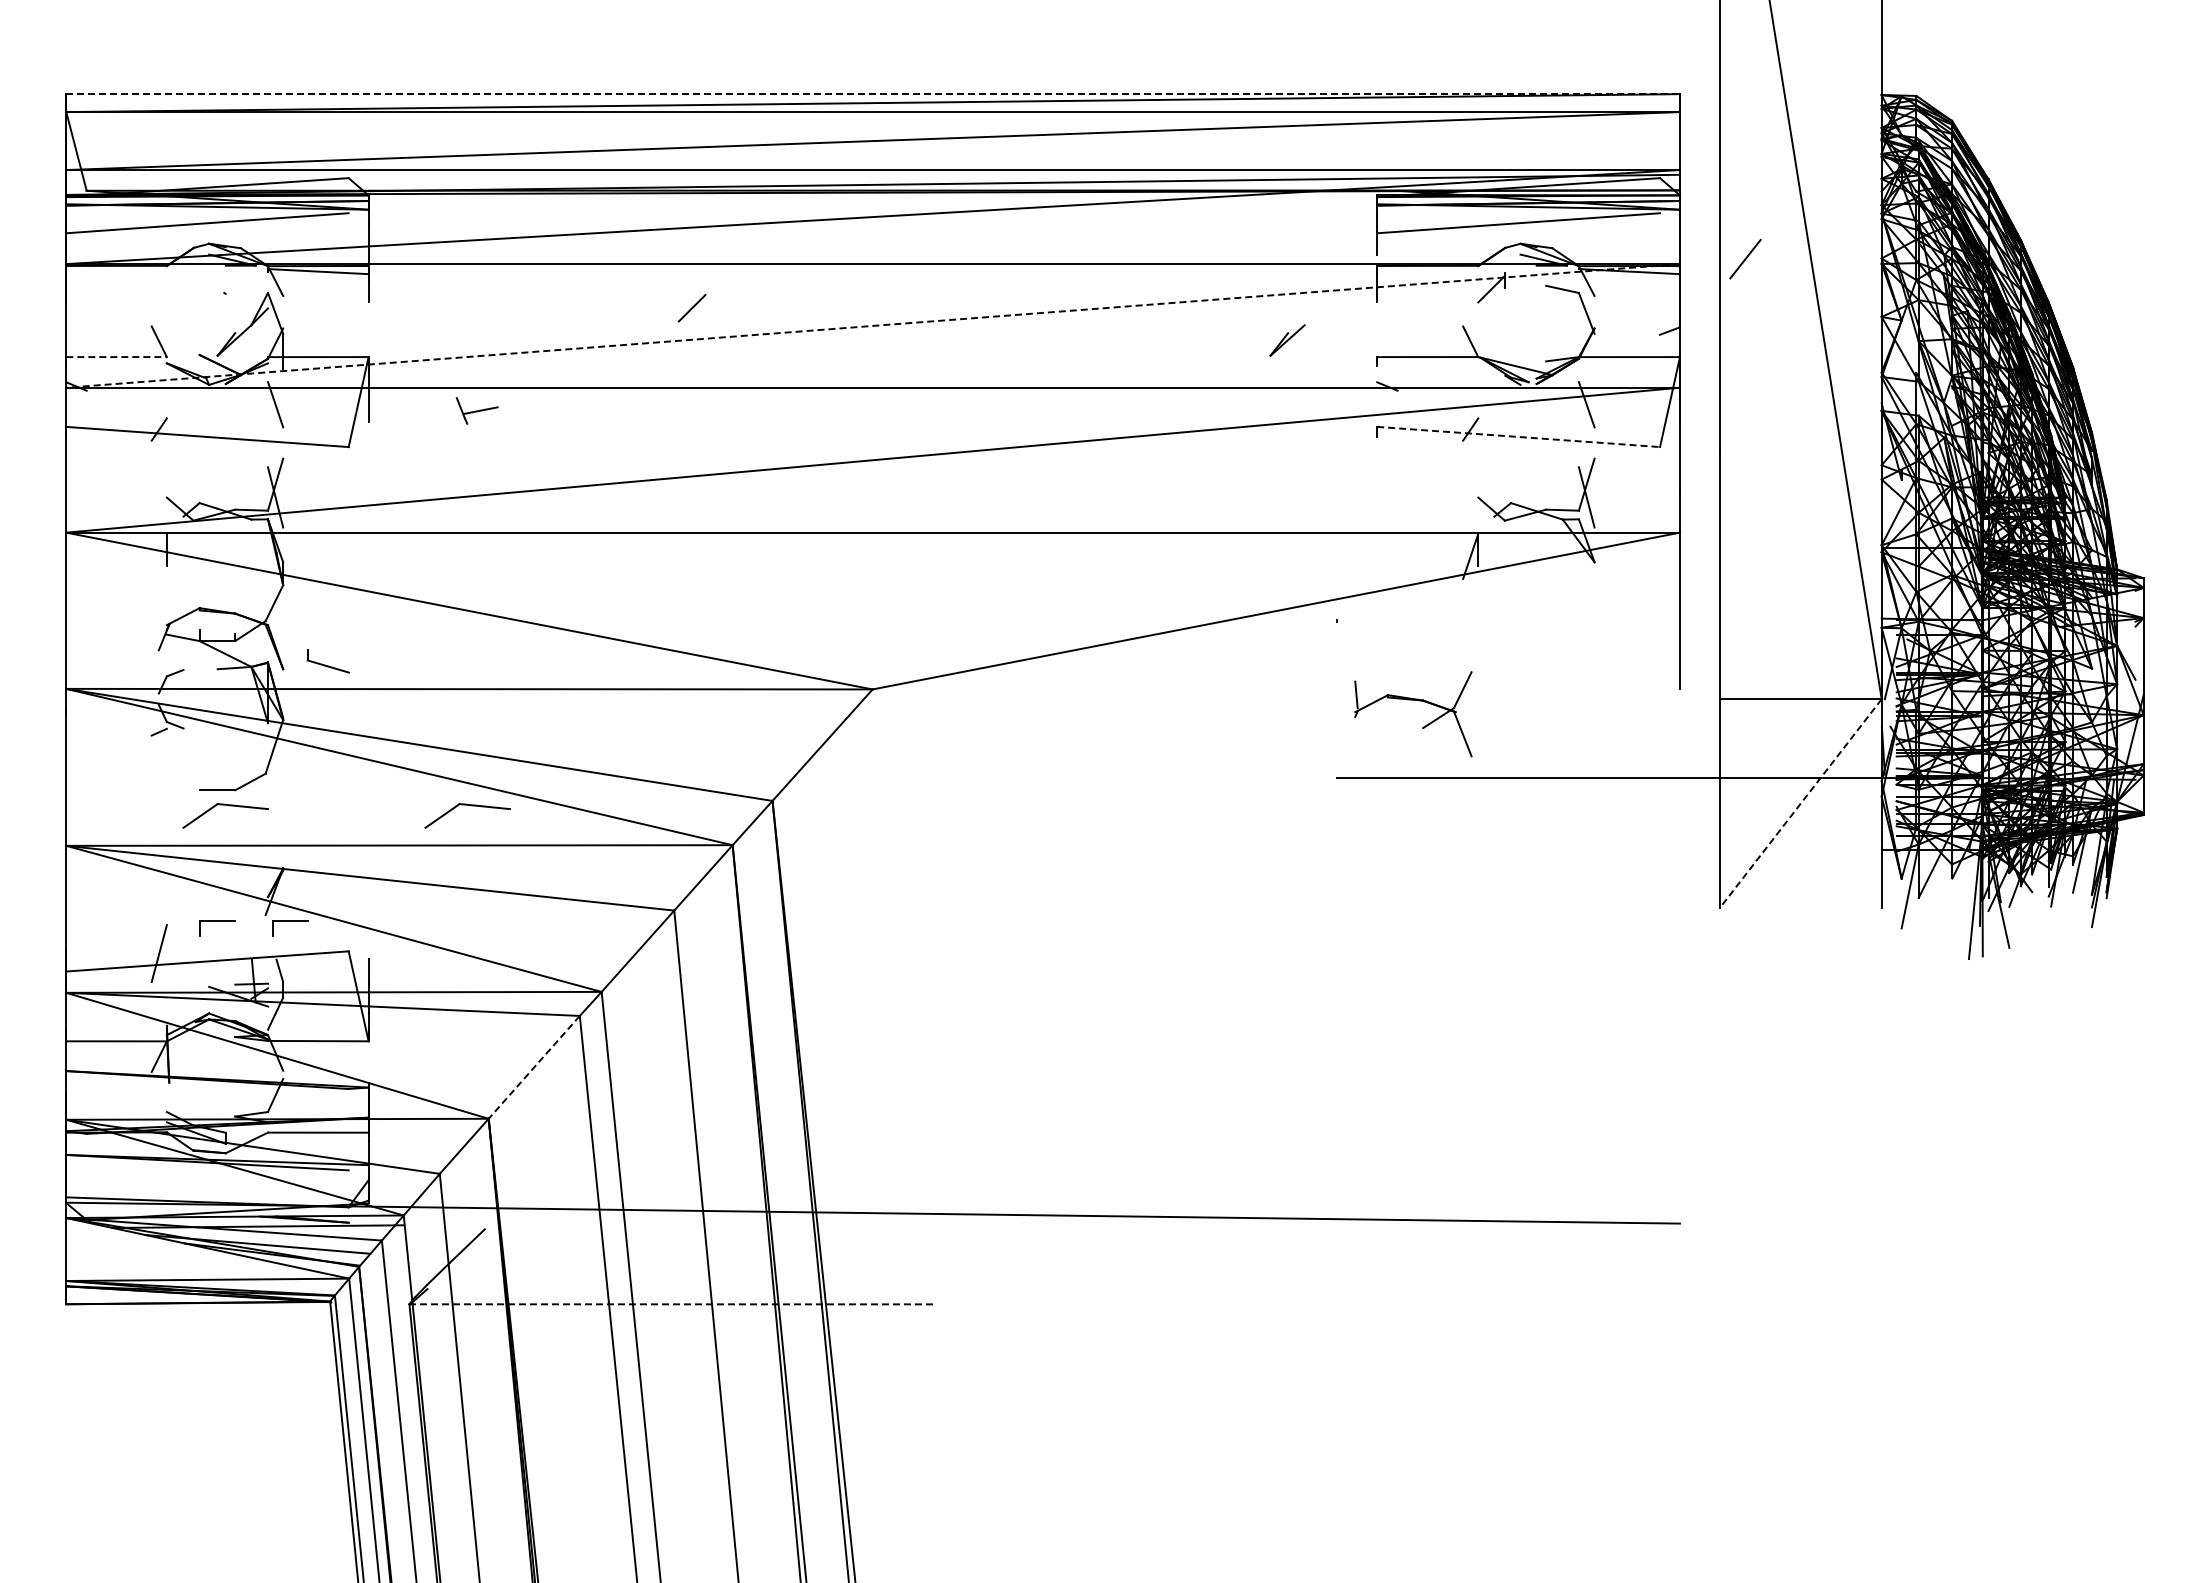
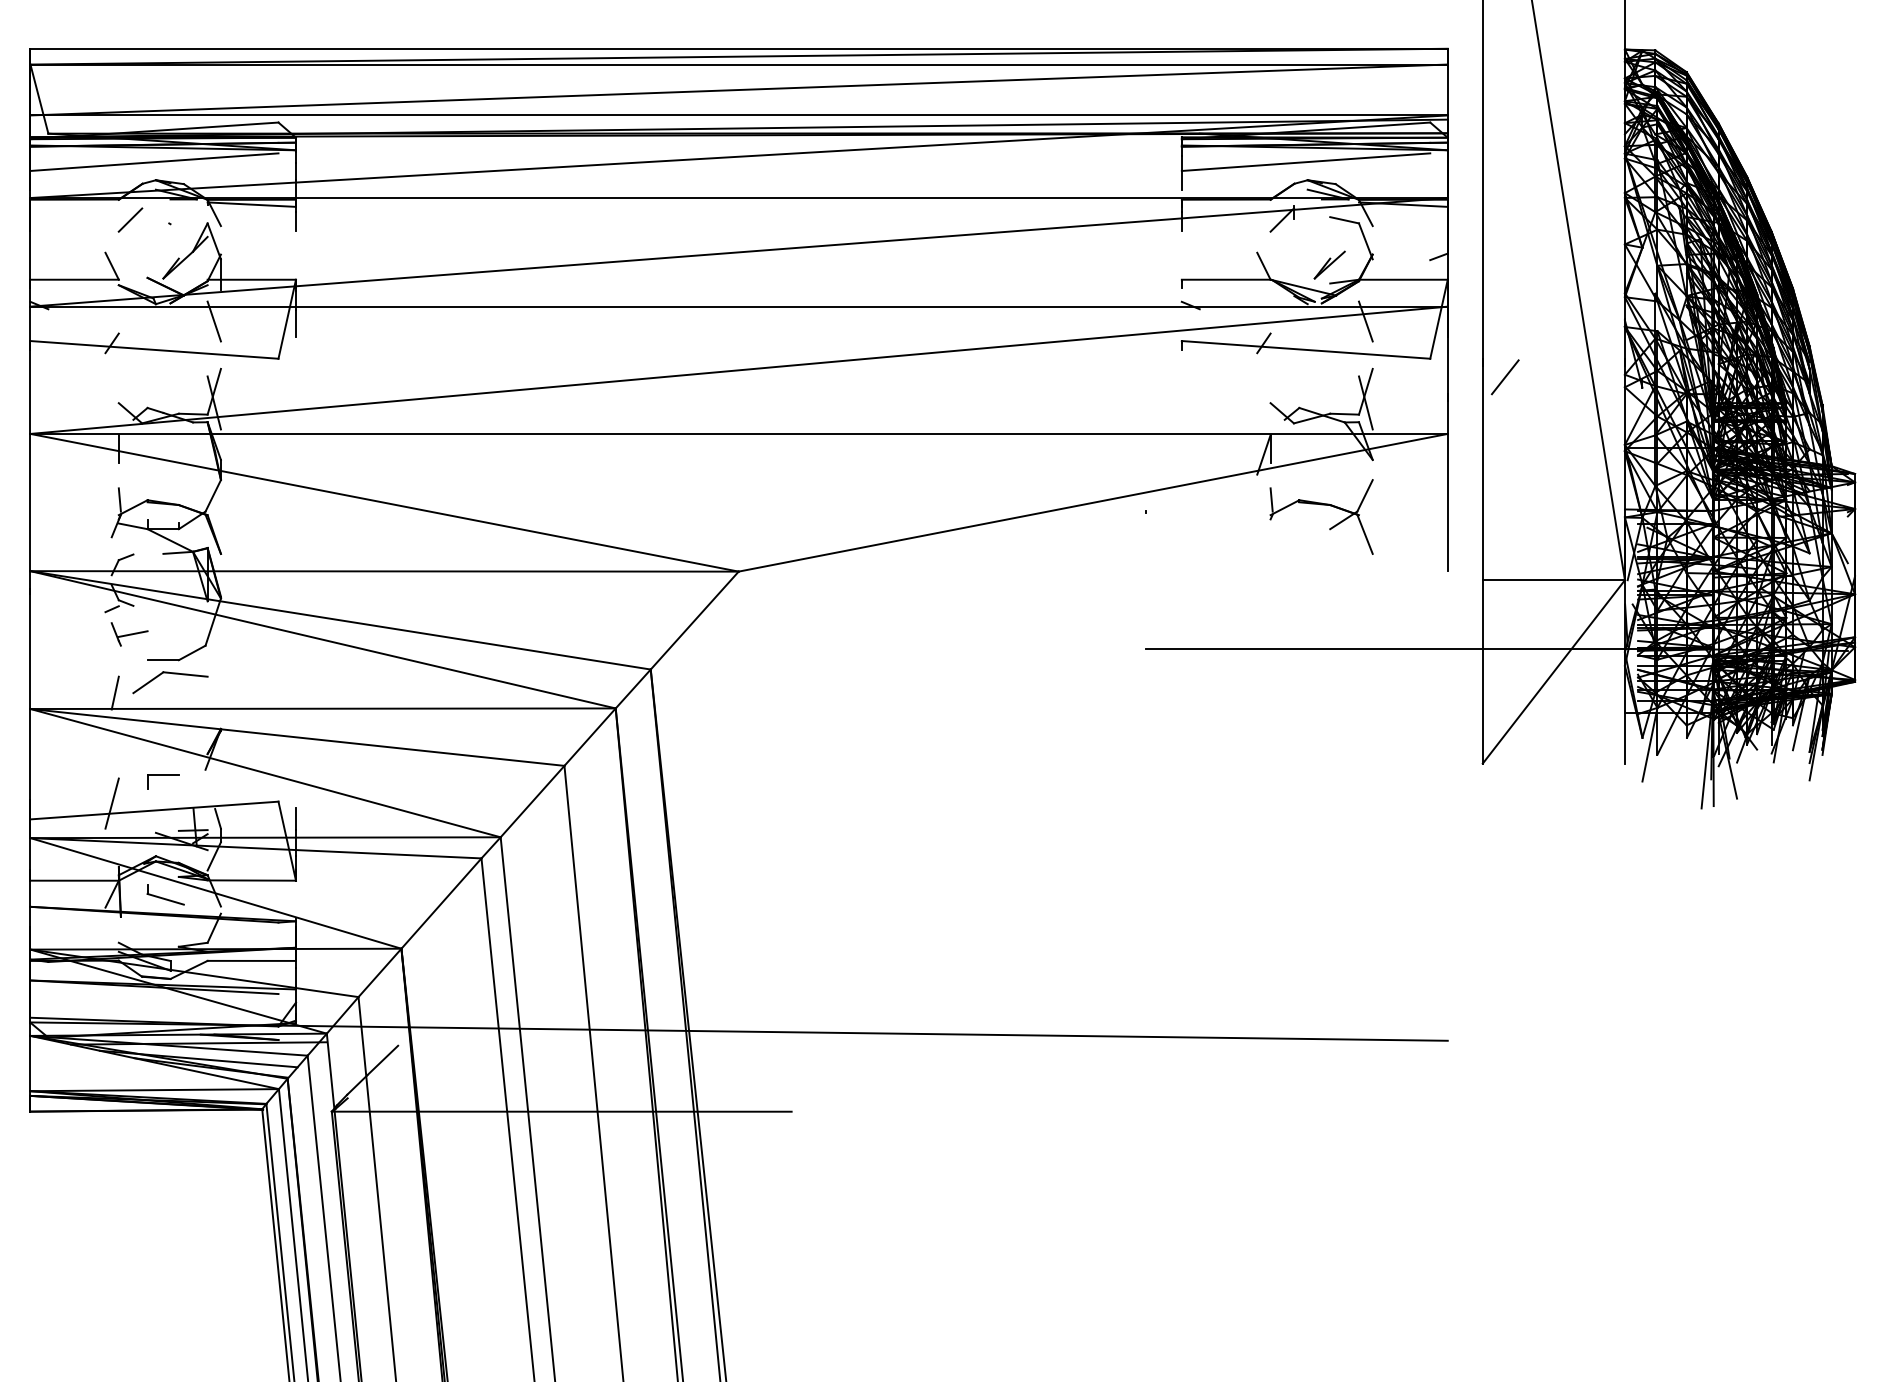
line: (873, 94) -> (739, 49), dashed -> solid
line: (1745, 258) -> (1505, 376), moved
line: (691, 307) -> (129, 219), moved
line: (872, 325) -> (738, 251), dashed -> solid
part: (1287, 340) -> (1329, 265), moved
line: (117, 357) -> (75, 280), dashed -> solid
part: (476, 410) -> (129, 634), moved
line: (1518, 436) -> (1305, 349), dashed -> solid
line: (167, 607) -> (119, 499), added
part: (327, 661) -> (165, 894), moved
part: (1418, 701) -> (1326, 505), moved
line: (1800, 804) -> (1553, 672), dashed -> solid
part: (471, 806) -> (386, 674), removed
line: (162, 827) -> (114, 692), added
part: (290, 921) -> (227, 775), removed
line: (534, 1067) -> (441, 903), dashed -> solid
line: (671, 1304) -> (562, 1111), dashed -> solid

